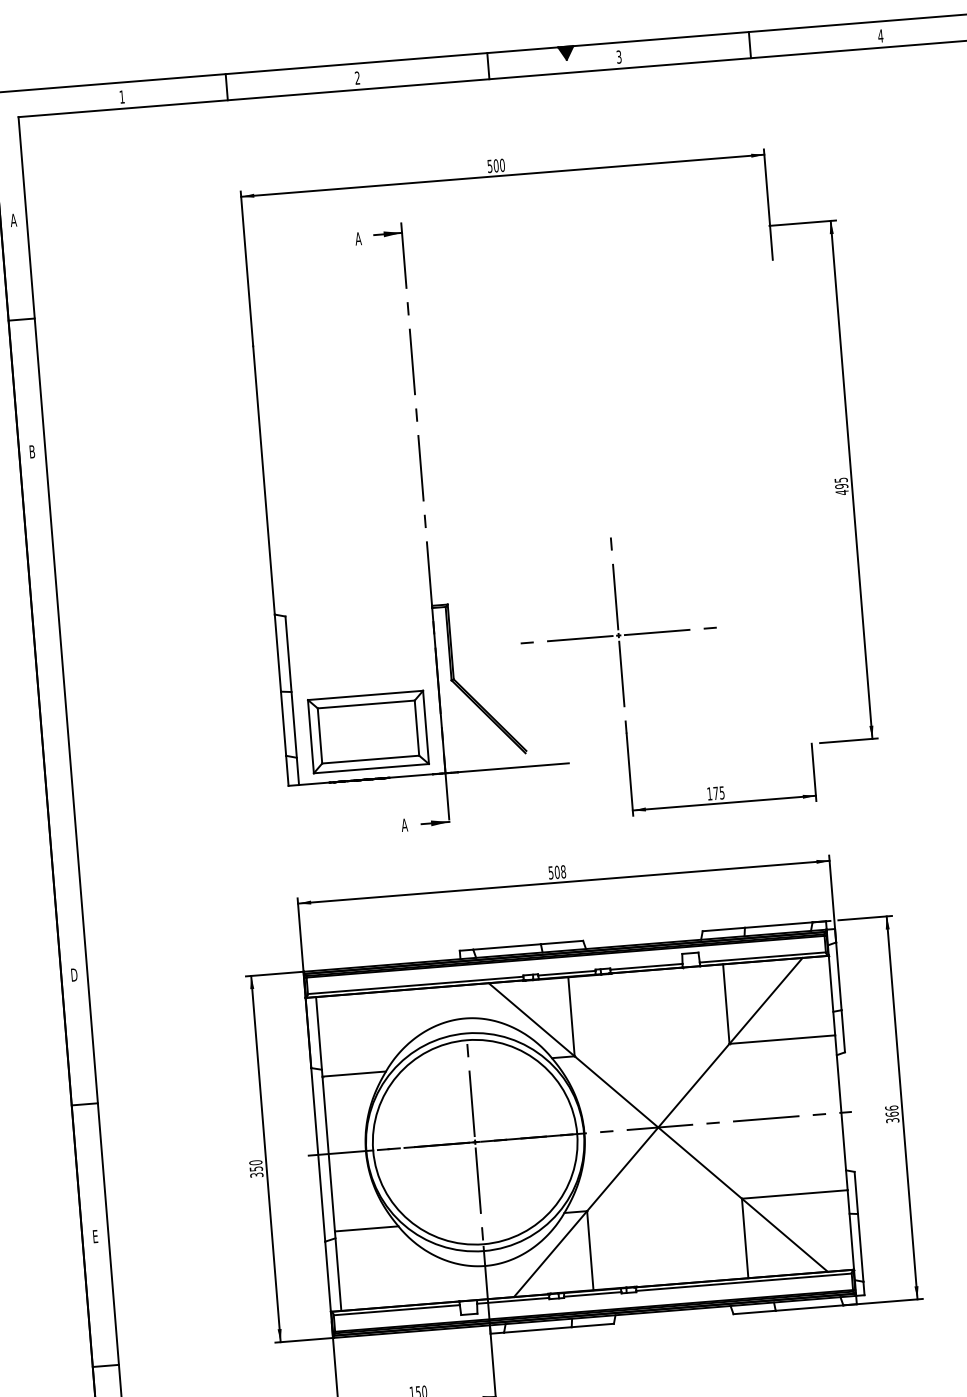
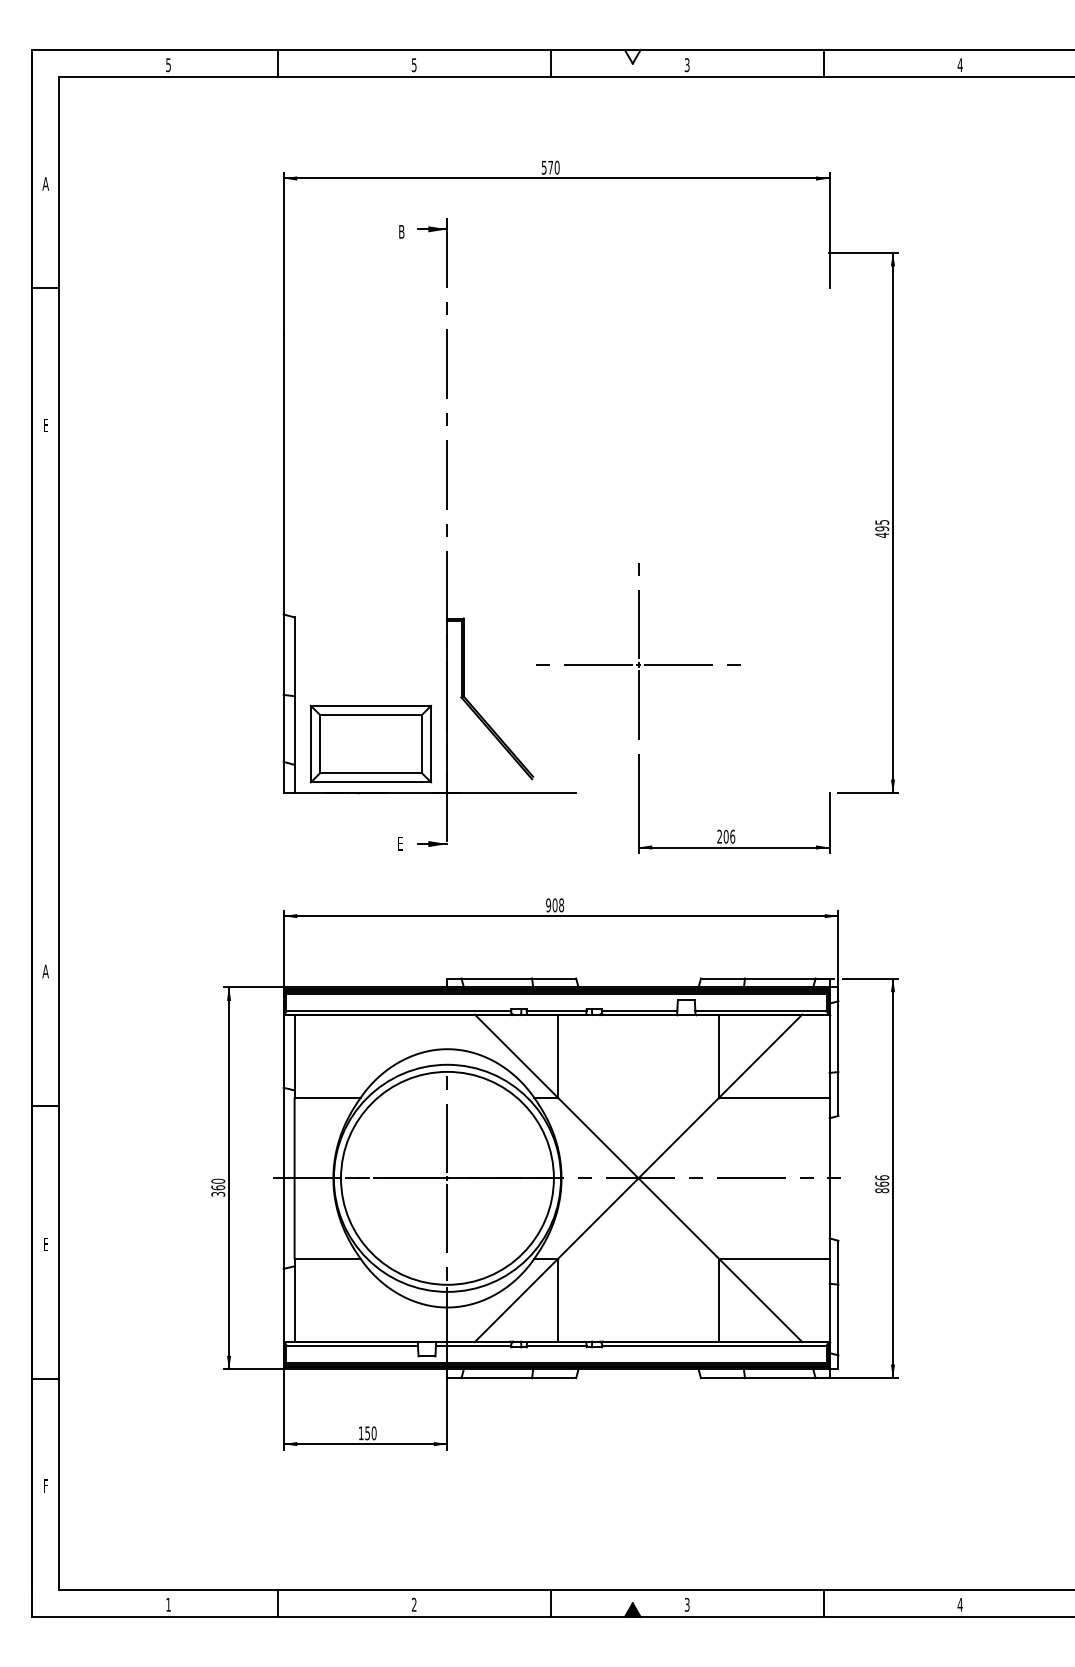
fill: (566, 53) -> (632, 56), removed
text: (356, 78) -> (413, 65), 2 -> 5
text: (122, 97) -> (168, 65), 1 -> 5
text: (496, 165) -> (550, 167), 500 -> 570
text: (358, 238) -> (401, 231), A -> B
text: (32, 451) -> (45, 425), B -> E
text: (716, 793) -> (726, 836), 175 -> 206
text: (404, 825) -> (400, 843), A -> E
text: (550, 872) -> (548, 904), 508 -> 908
text: (74, 975) -> (45, 971), D -> A
text: (893, 1120) -> (882, 1190), 366 -> 866
text: (256, 1168) -> (218, 1187), 350 -> 360

